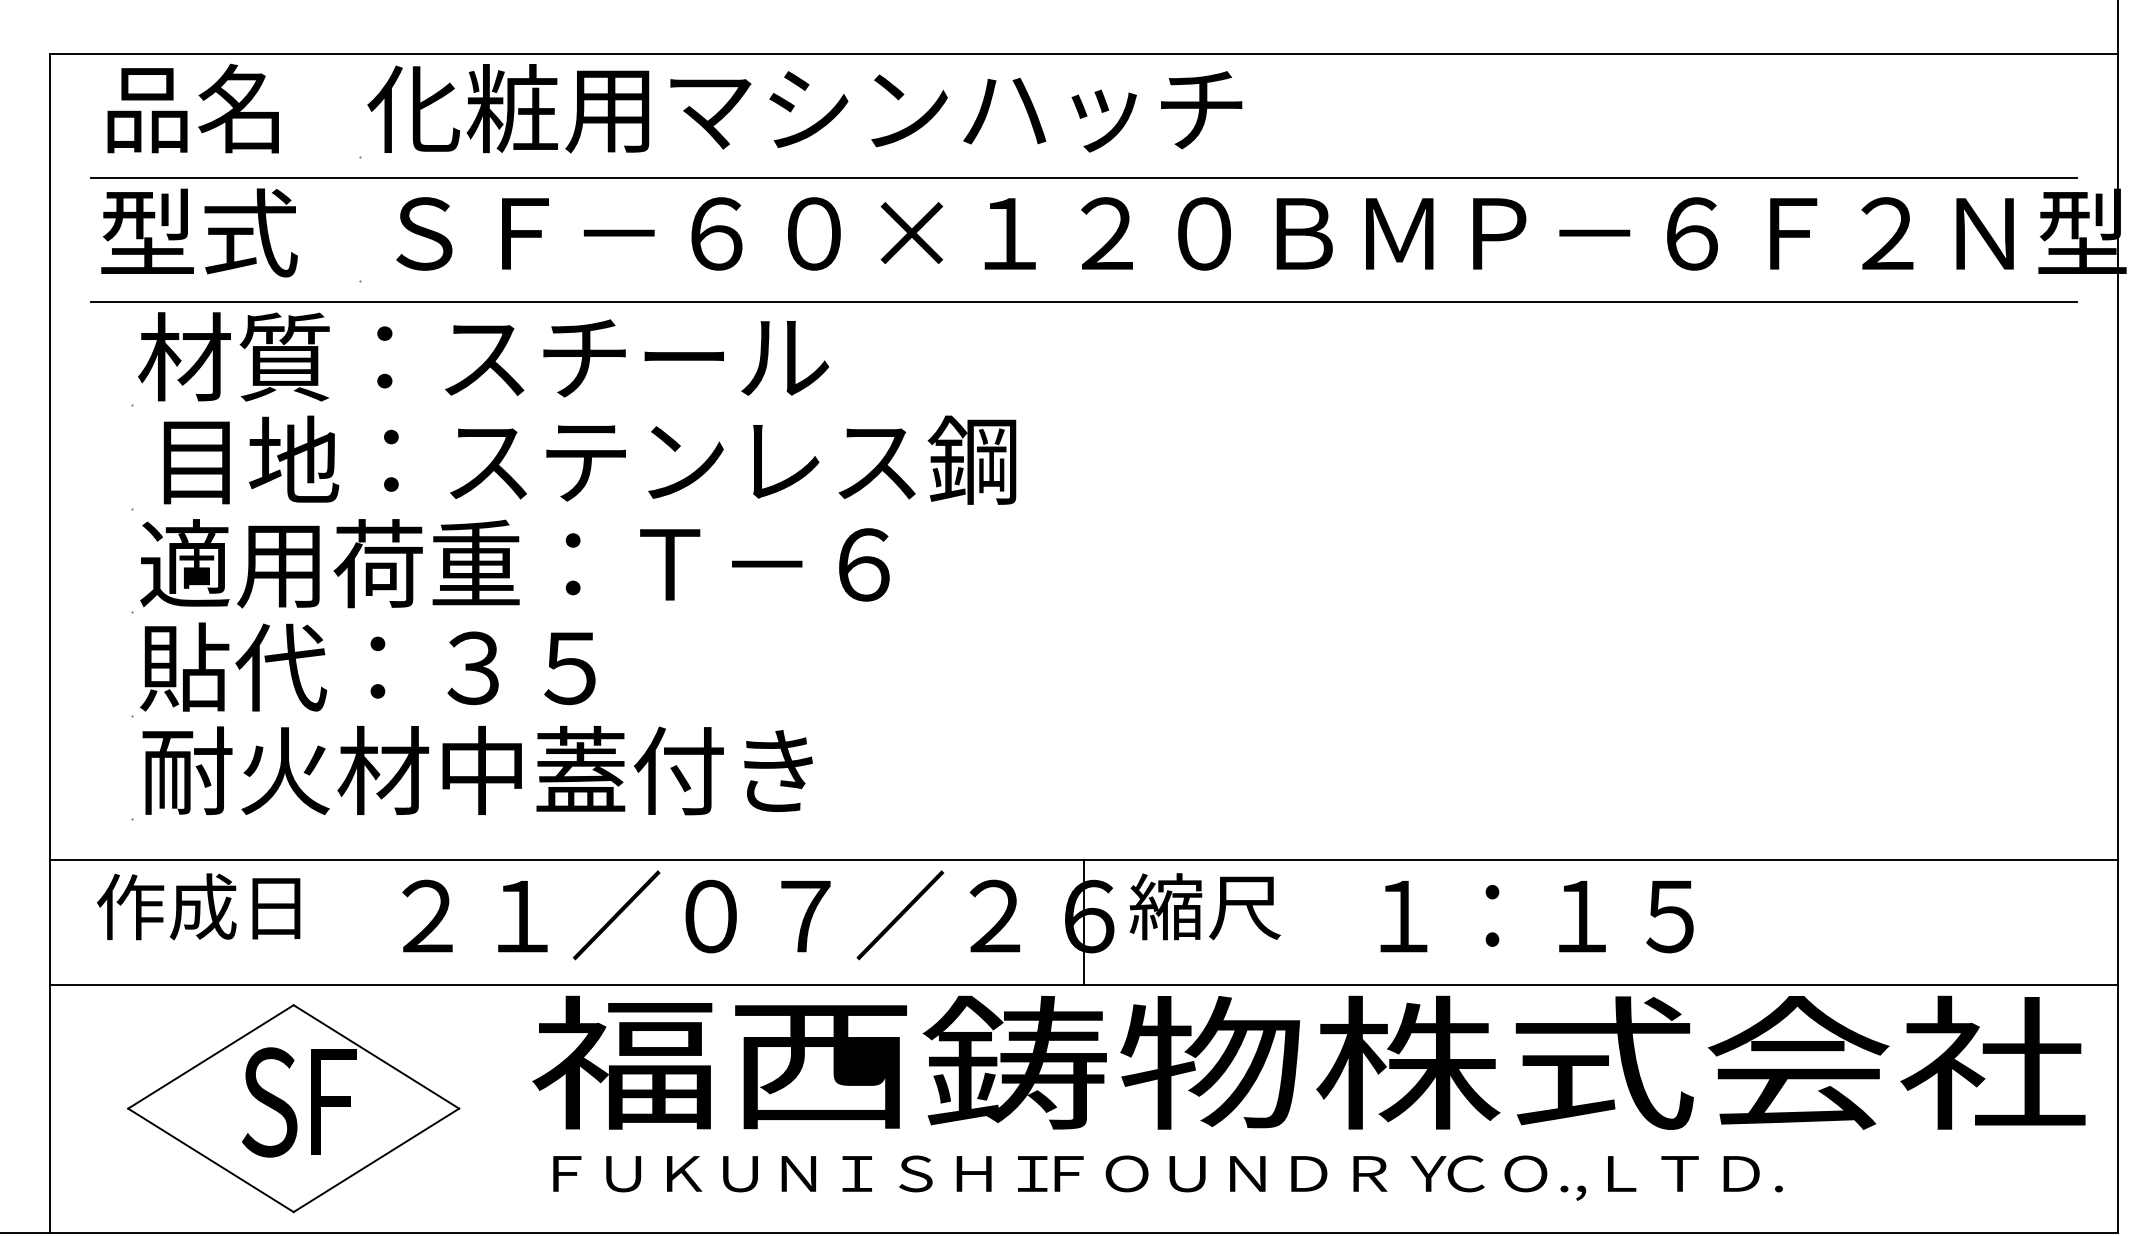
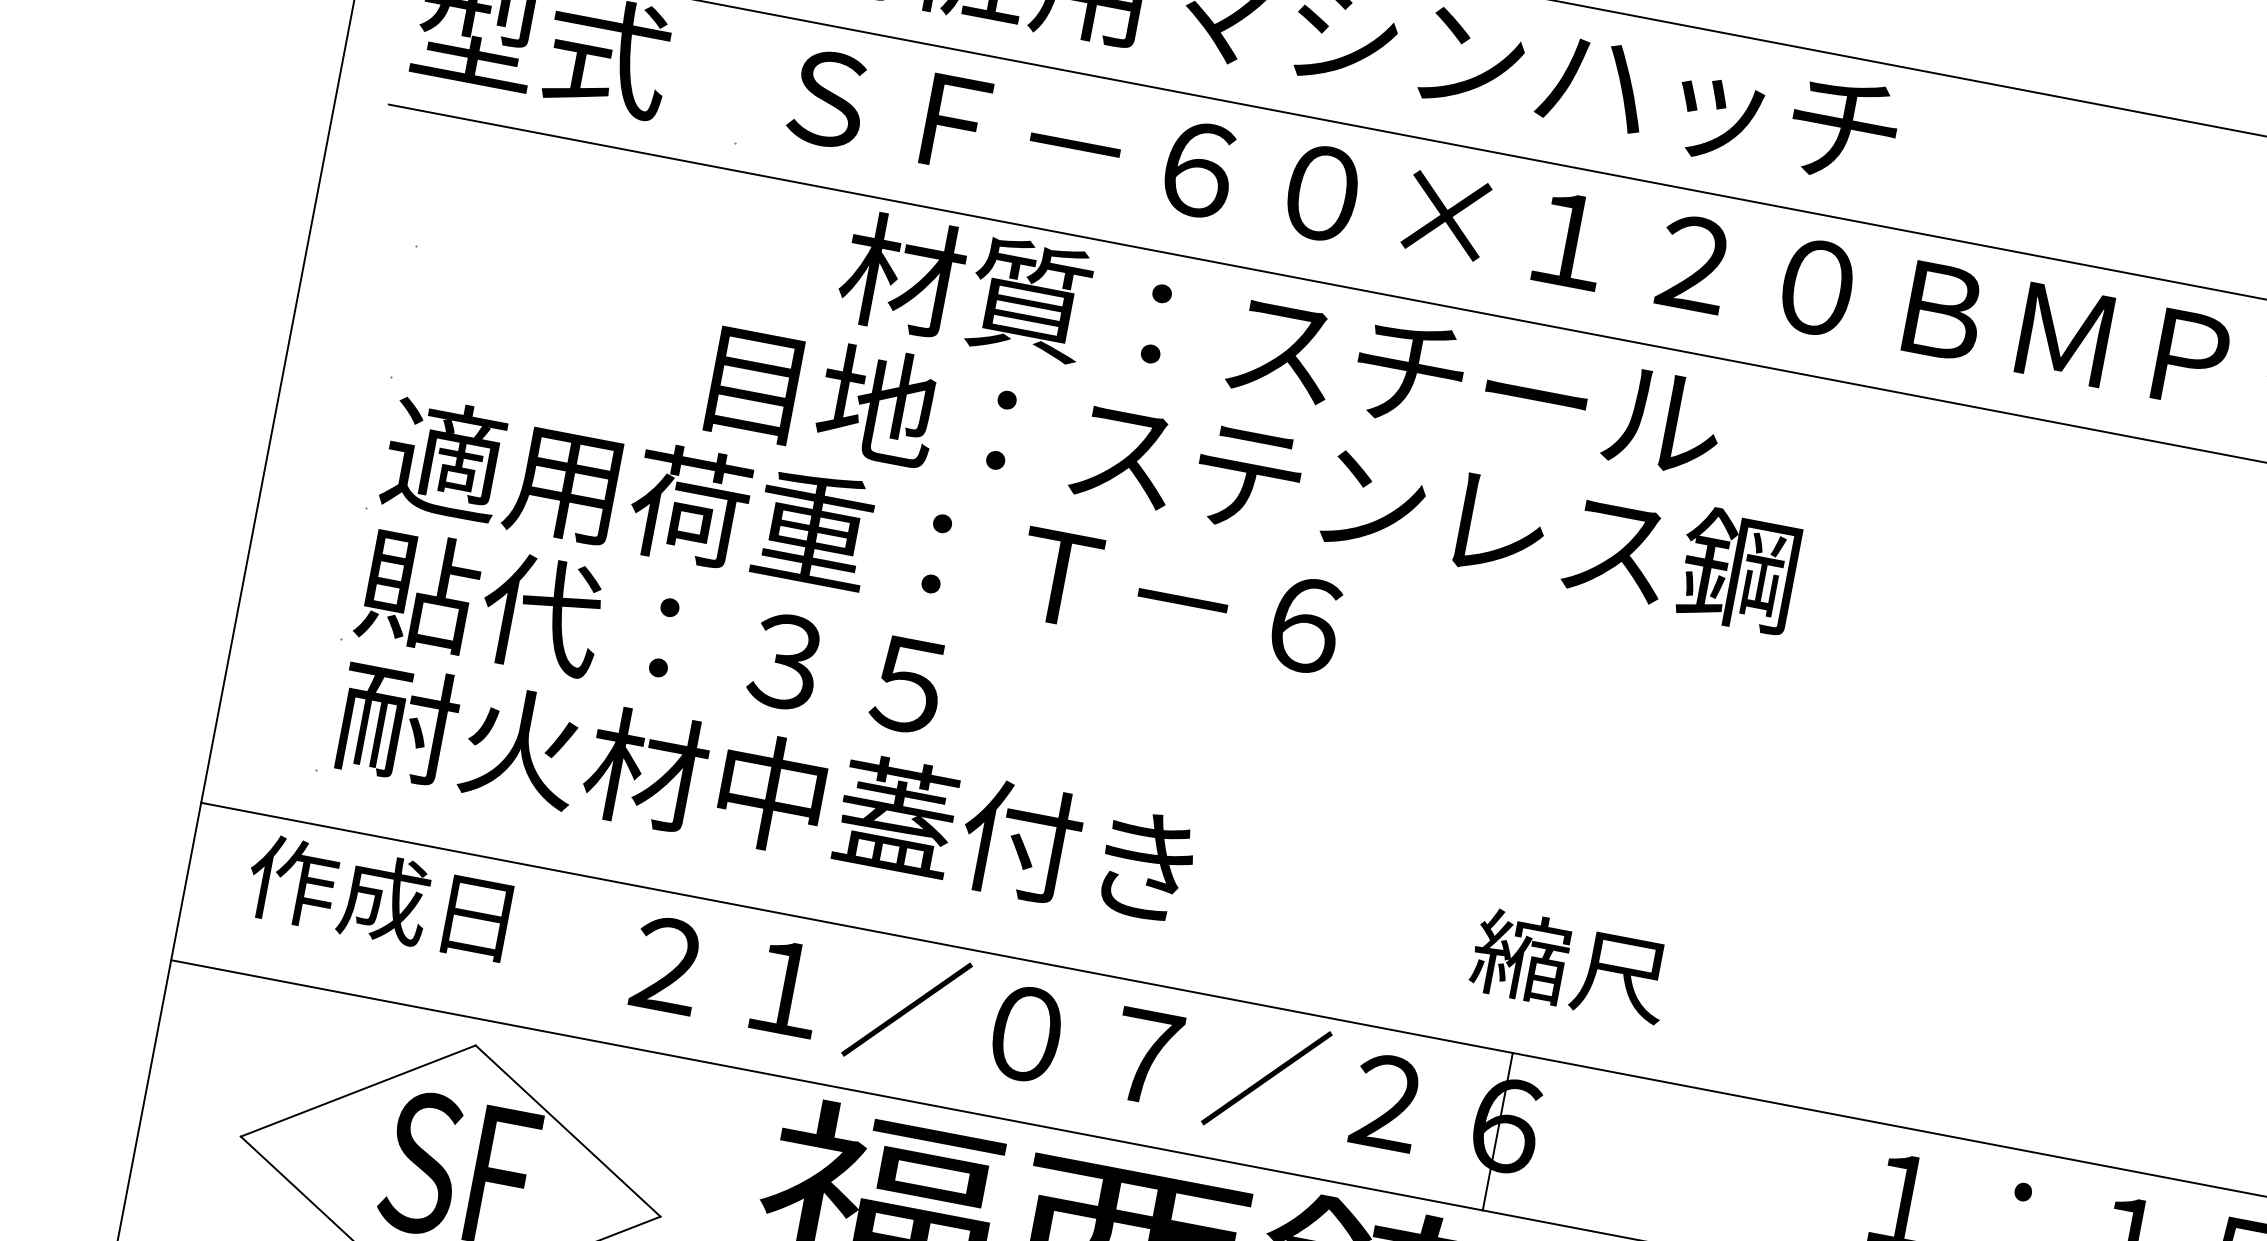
text: (483, 356) -> (1281, 346), moved
text: (589, 459) -> (1252, 476), moved
text: (1204, 906) -> (1569, 965), moved

